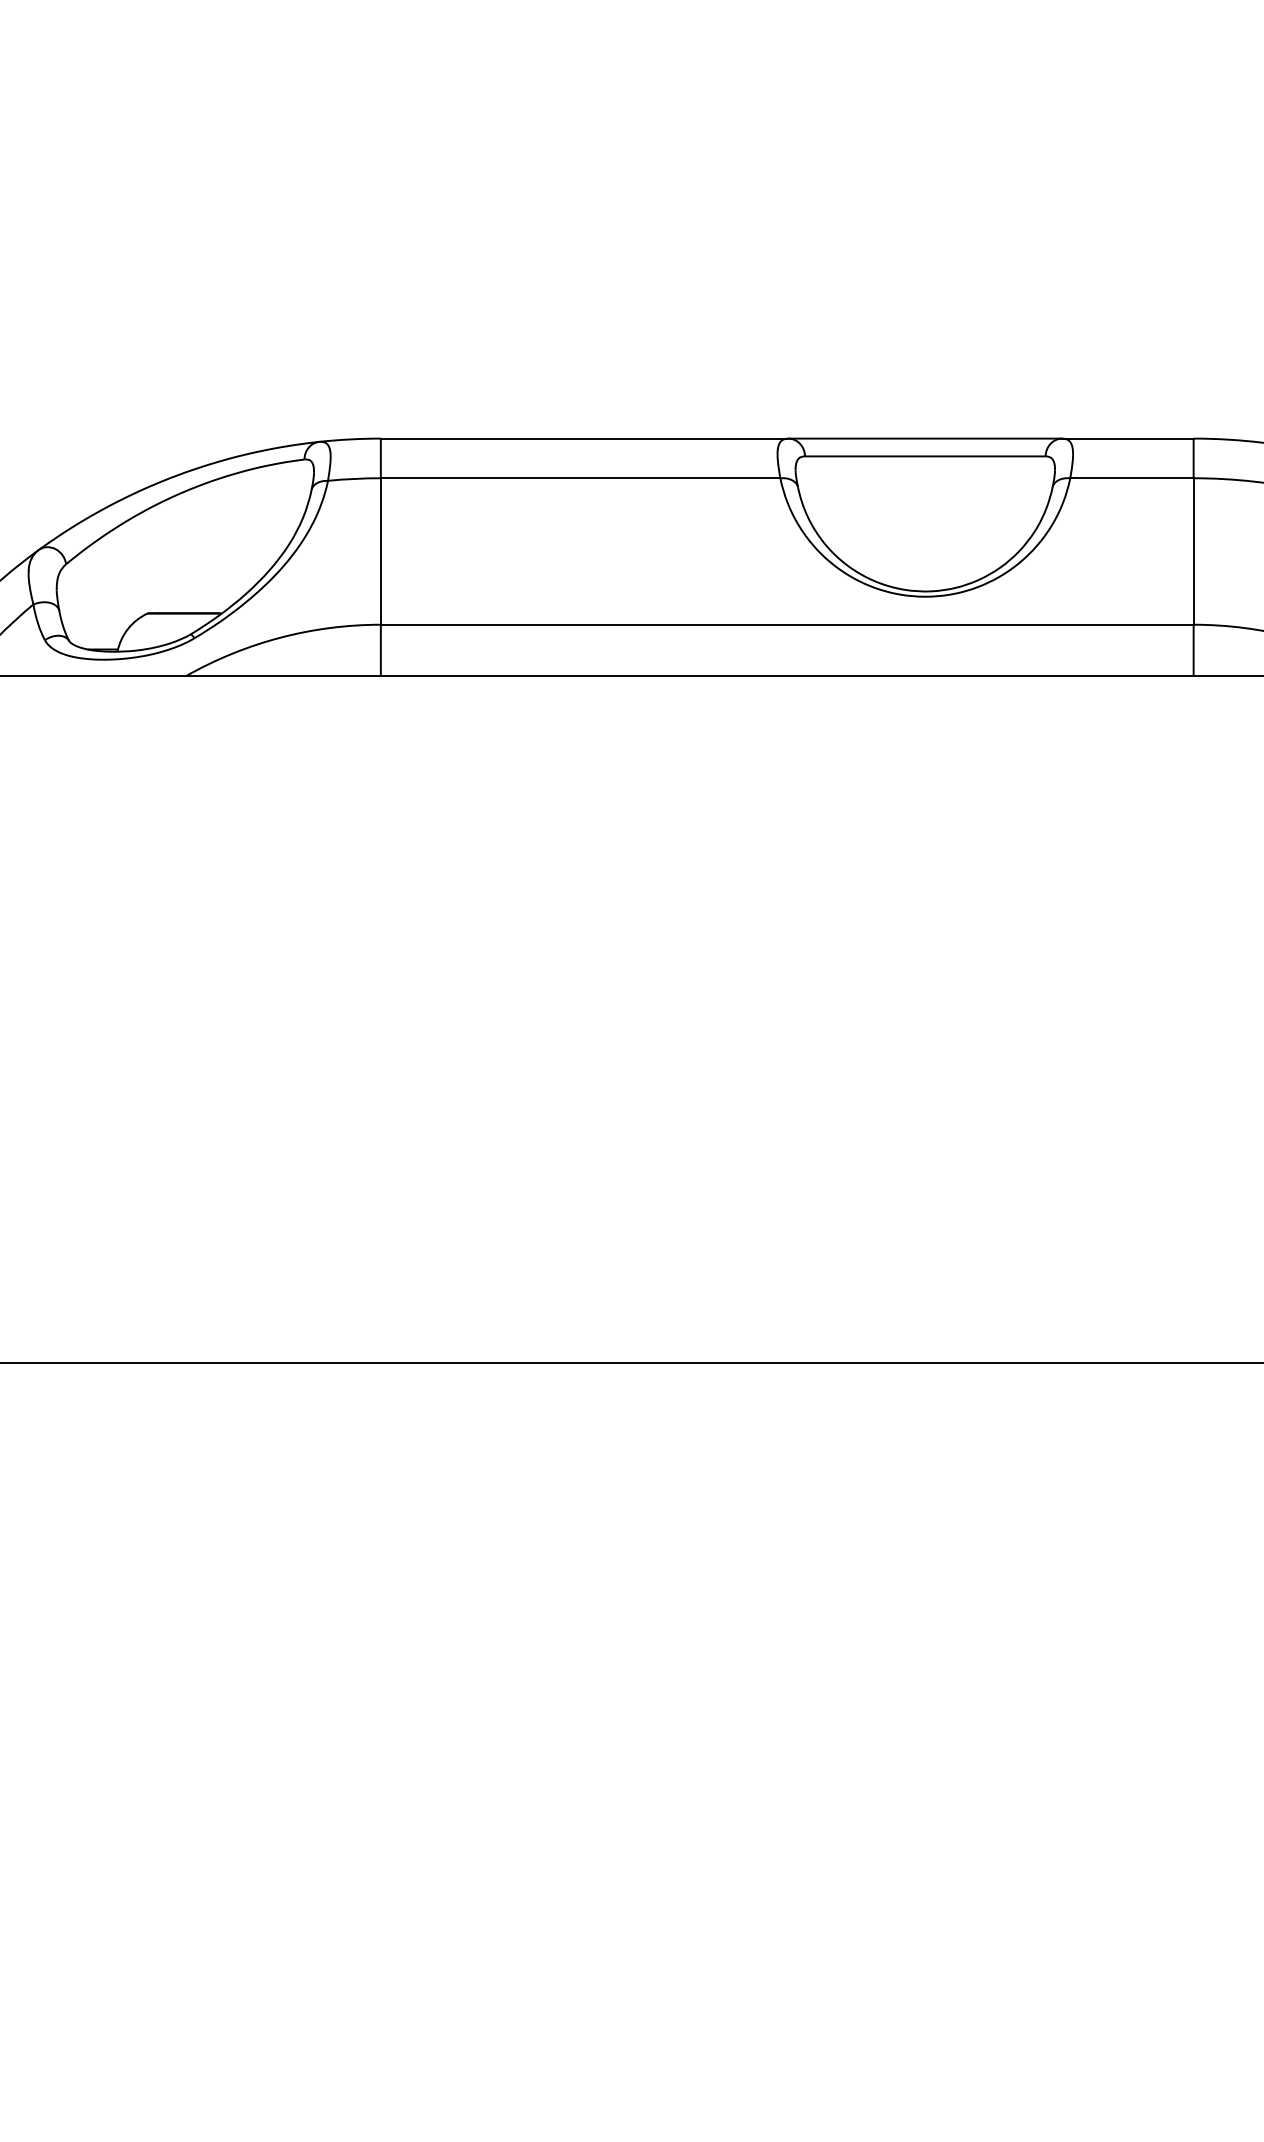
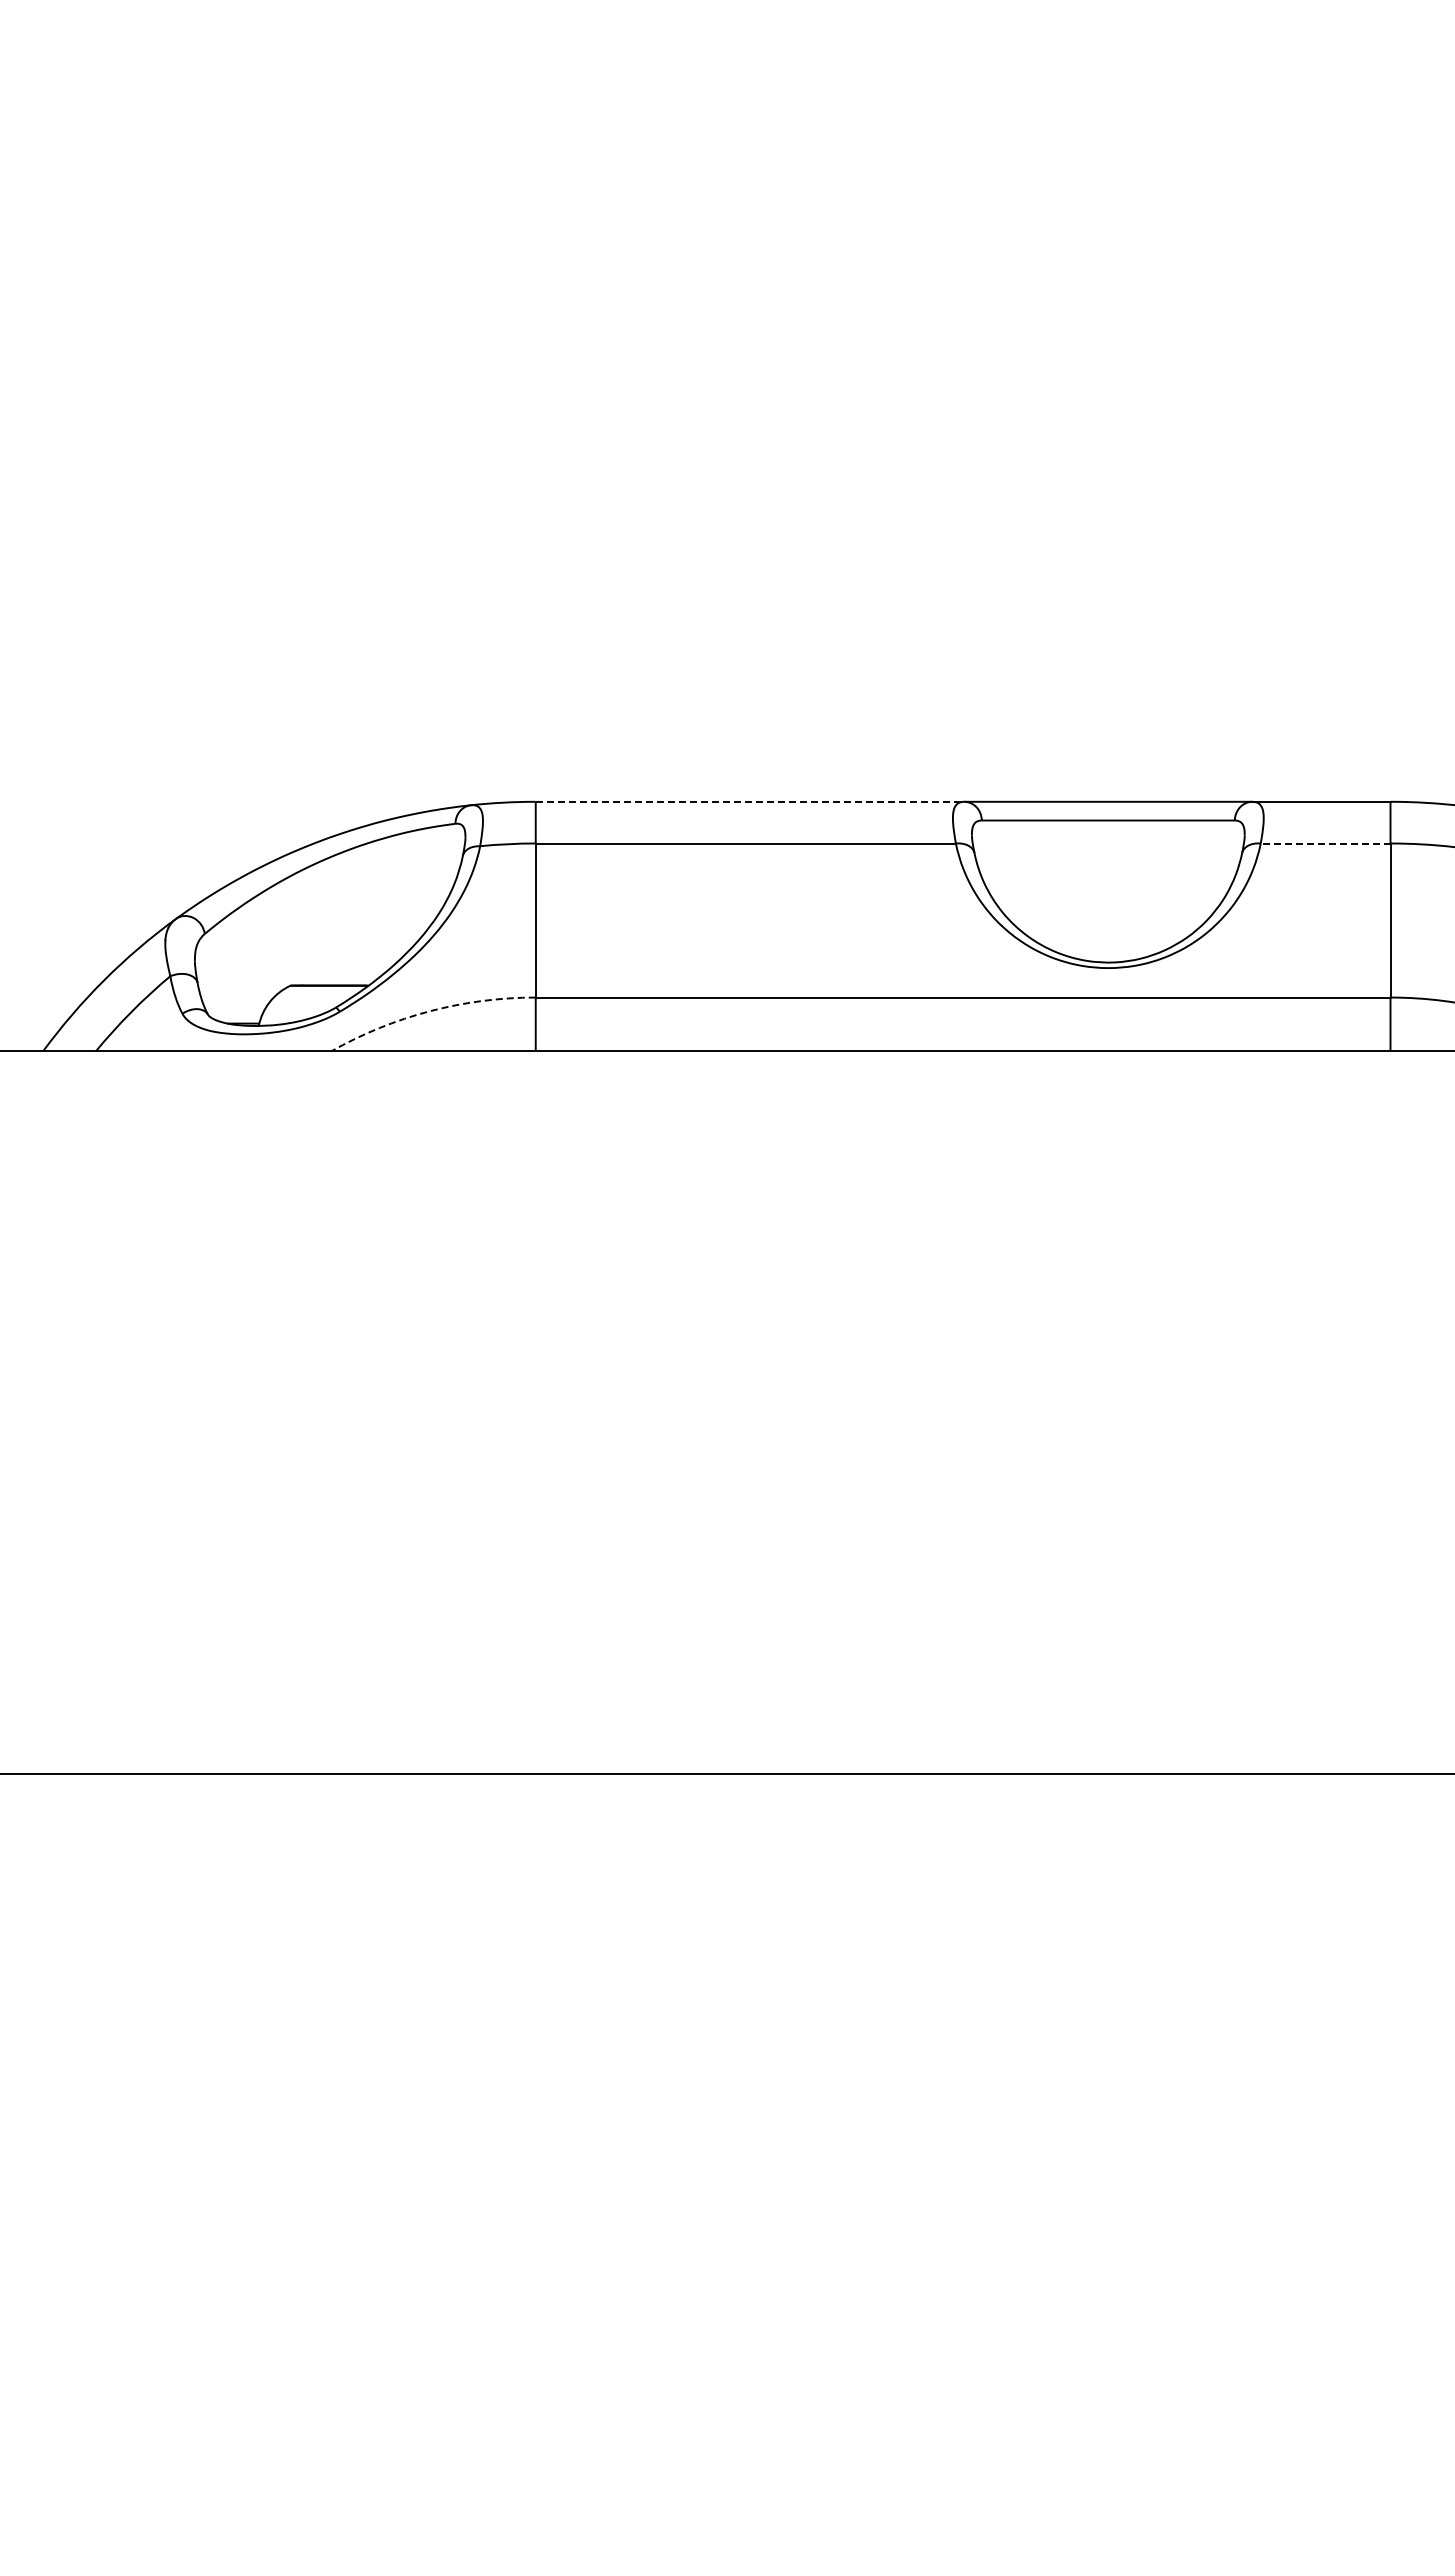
line: (585, 438) -> (750, 801), solid -> dashed
line: (1131, 478) -> (1325, 843), solid -> dashed
arc: (279, 638) -> (429, 1011), solid -> dashed

